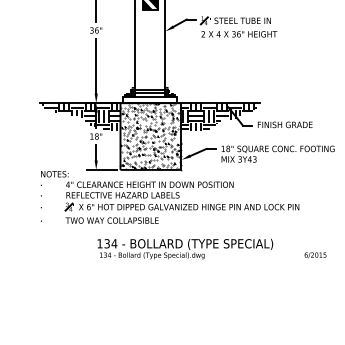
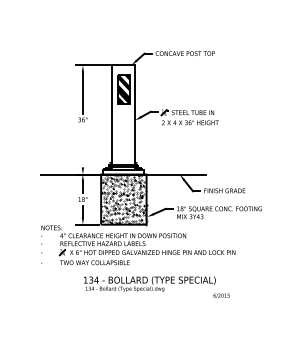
line: (95, 65) -> (82, 146), removed
hatch: (81, 116) -> (71, 184), removed
hatch: (218, 116) -> (174, 184), removed
text: (315, 254) -> (221, 295), moved

